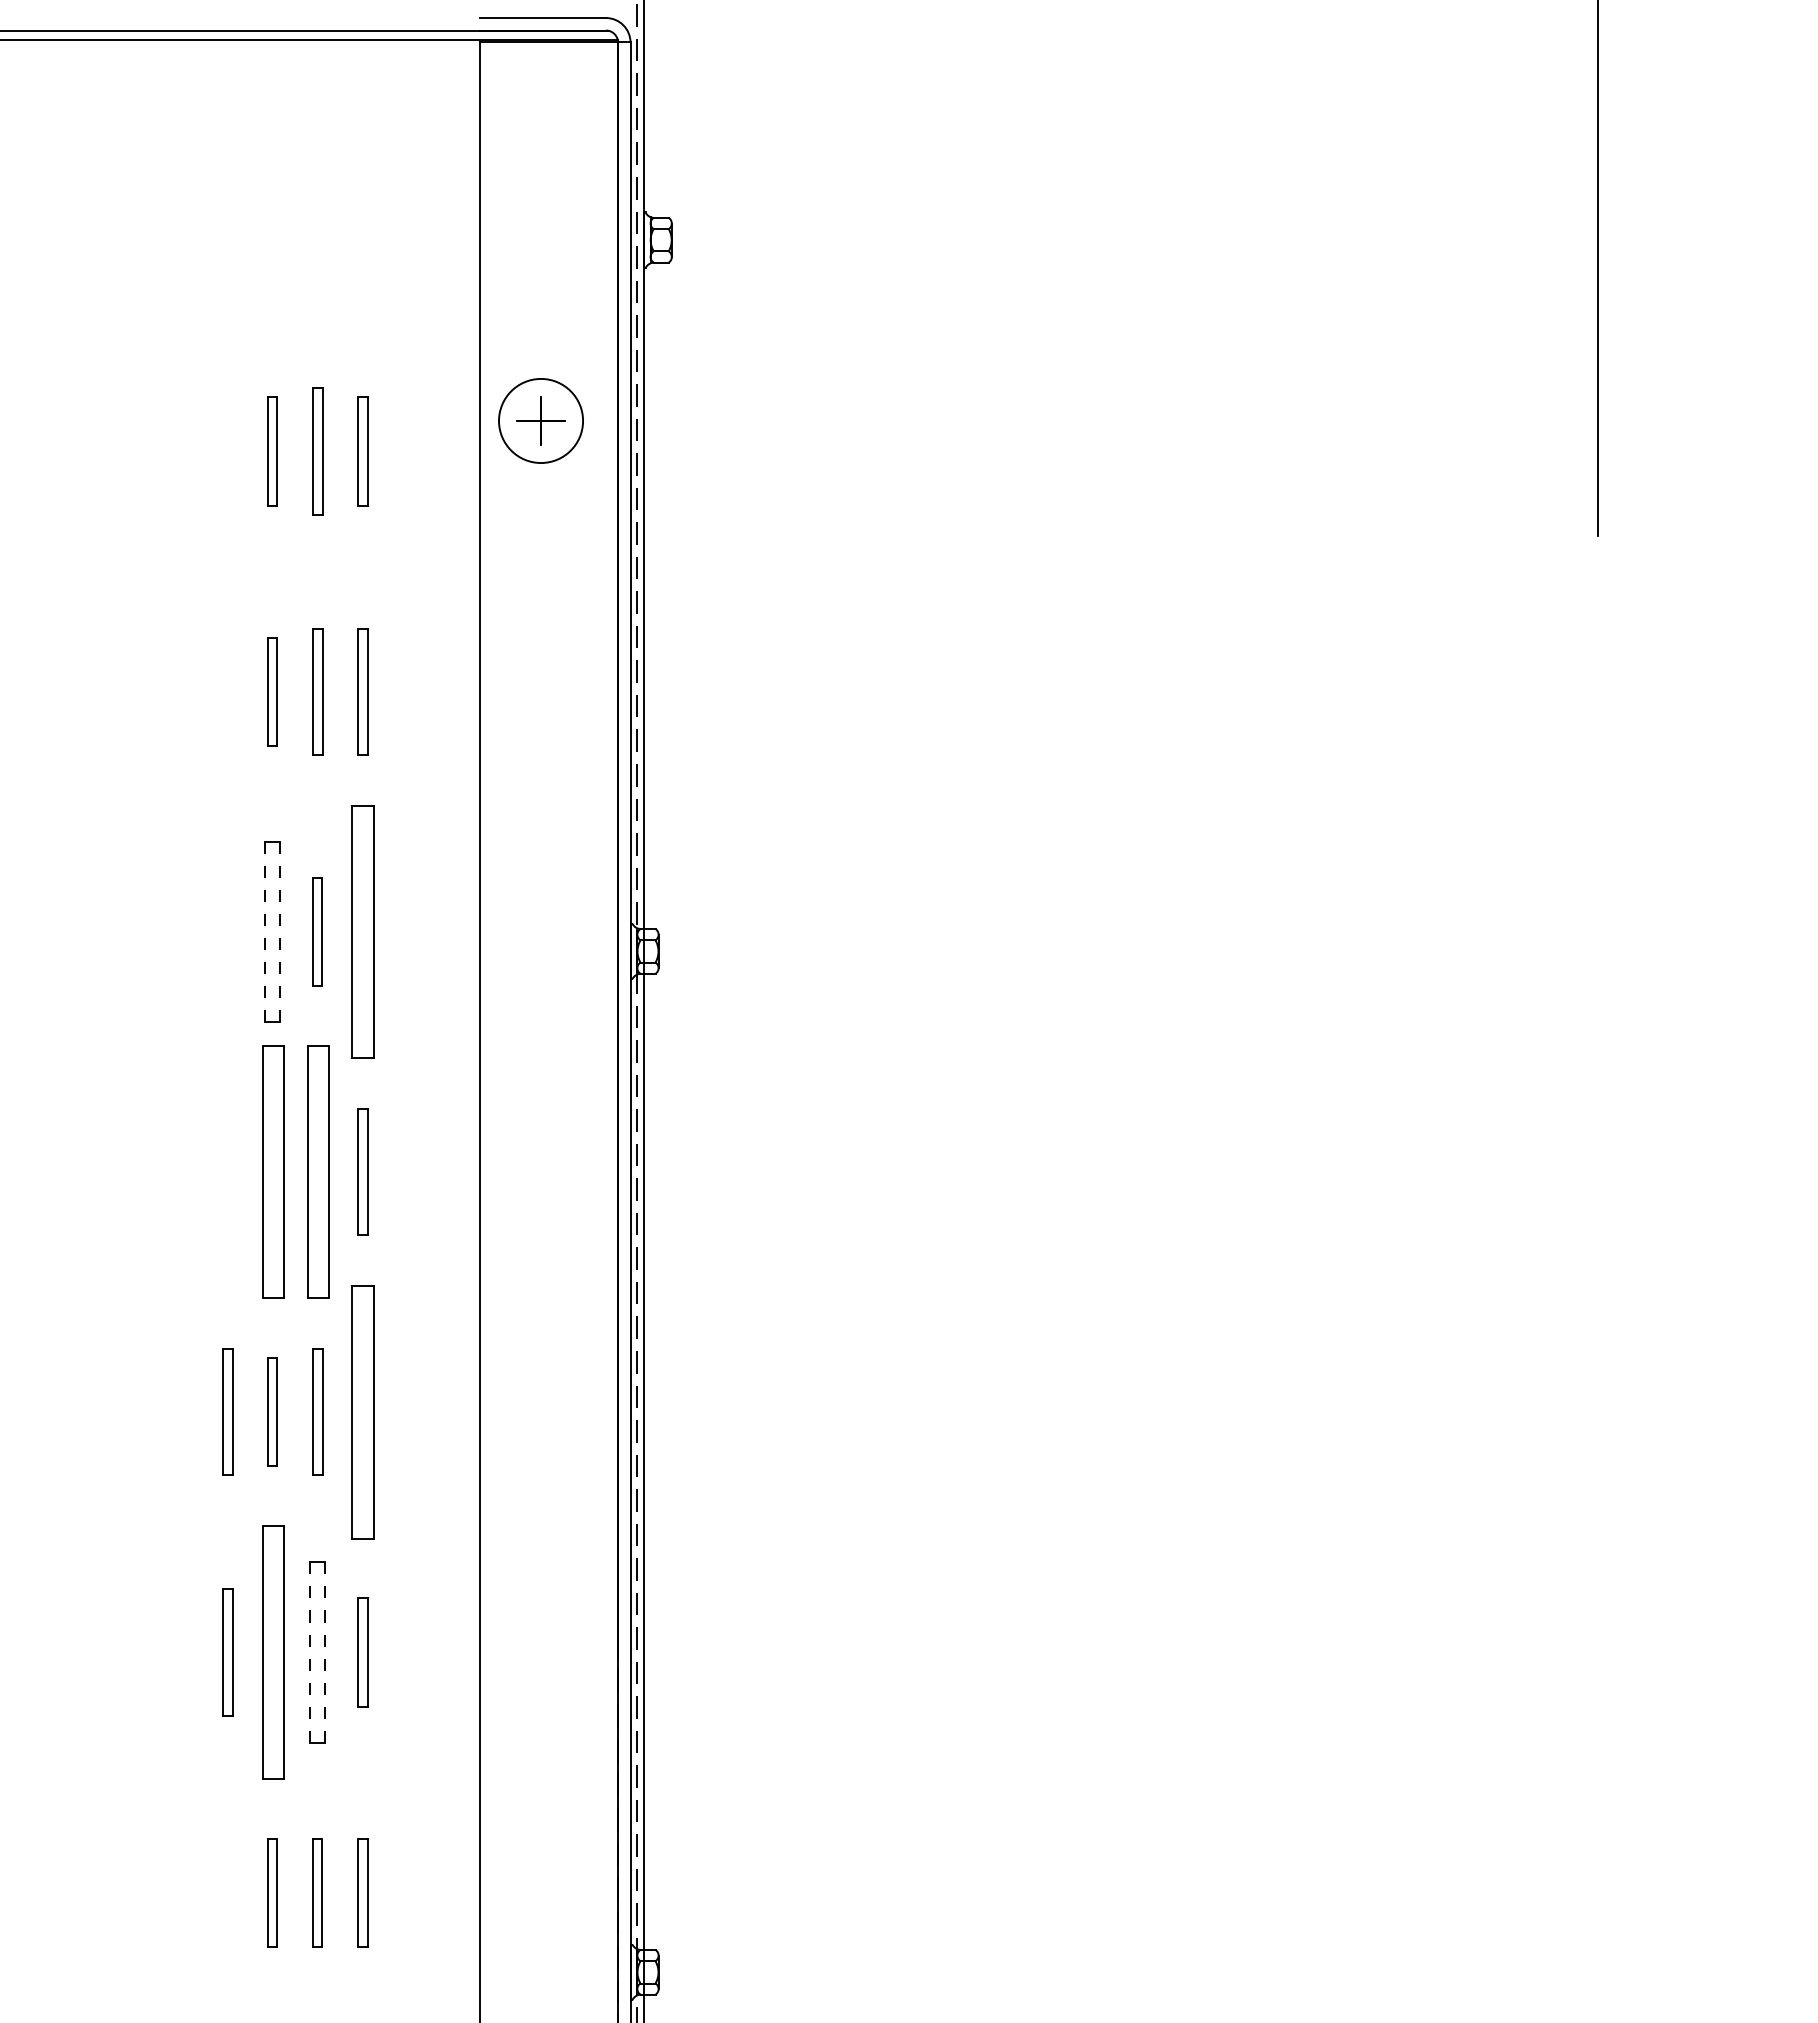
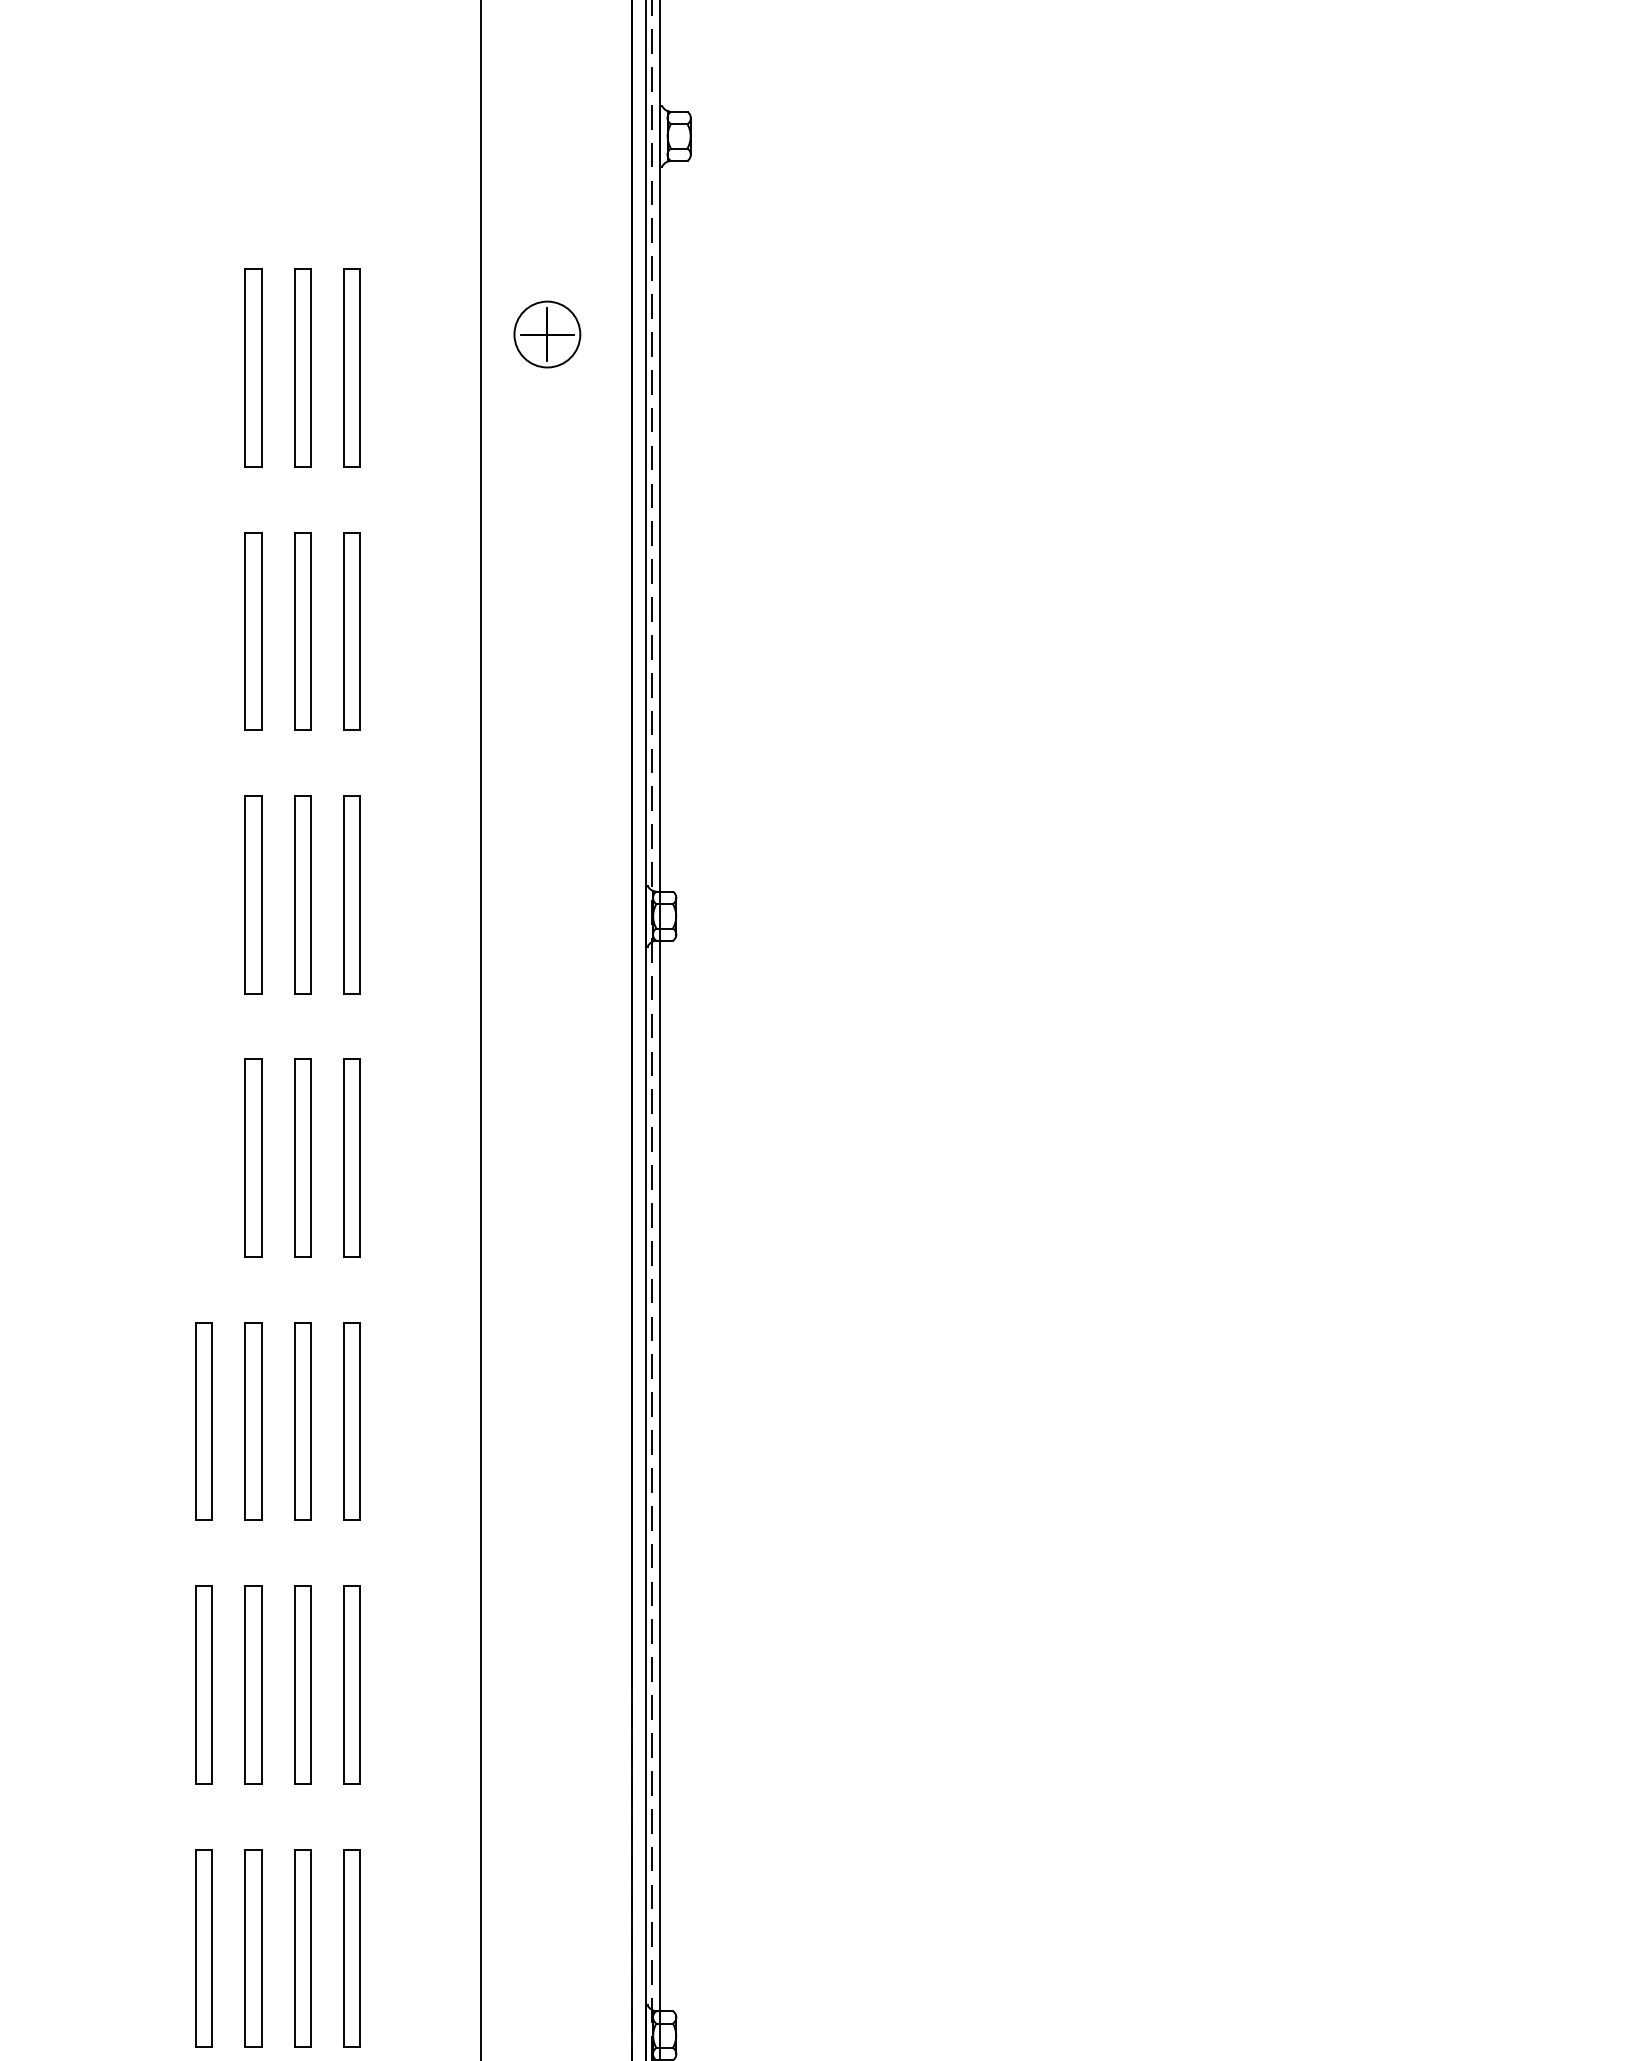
circle: (541, 420) -> (547, 334), size x0.71
part: (272, 451) -> (252, 368), size x1.67
part: (317, 451) -> (302, 368), size x1.43
part: (362, 451) -> (351, 368), size x1.67
part: (272, 691) -> (252, 631), size x1.67
part: (317, 691) -> (302, 631), size x1.43
part: (362, 691) -> (351, 631), size x1.43
line: (280, 931) -> (261, 894), dashed -> solid
part: (317, 931) -> (302, 894), size x1.67
part: (362, 931) -> (351, 894), size x0.71
line: (265, 932) -> (245, 895), dashed -> solid
part: (272, 1171) -> (252, 1157), size x0.71
part: (317, 1171) -> (302, 1157), size x0.71
part: (362, 1171) -> (351, 1157), size x1.43
part: (227, 1411) -> (203, 1420), size x1.43
part: (272, 1411) -> (252, 1420), size x1.67
part: (317, 1411) -> (302, 1420), size x1.43
part: (362, 1411) -> (351, 1420), size x0.71
part: (227, 1652) -> (203, 1685), size x1.43
part: (272, 1652) -> (252, 1685), size x0.71
line: (325, 1652) -> (311, 1685), dashed -> solid
part: (362, 1652) -> (351, 1685), size x1.67
line: (310, 1653) -> (294, 1686), dashed -> solid
part: (227, 1892) -> (203, 1948), added
part: (272, 1892) -> (252, 1948), size x1.67
part: (317, 1892) -> (302, 1948), size x1.67
part: (362, 1892) -> (351, 1948), size x1.67

